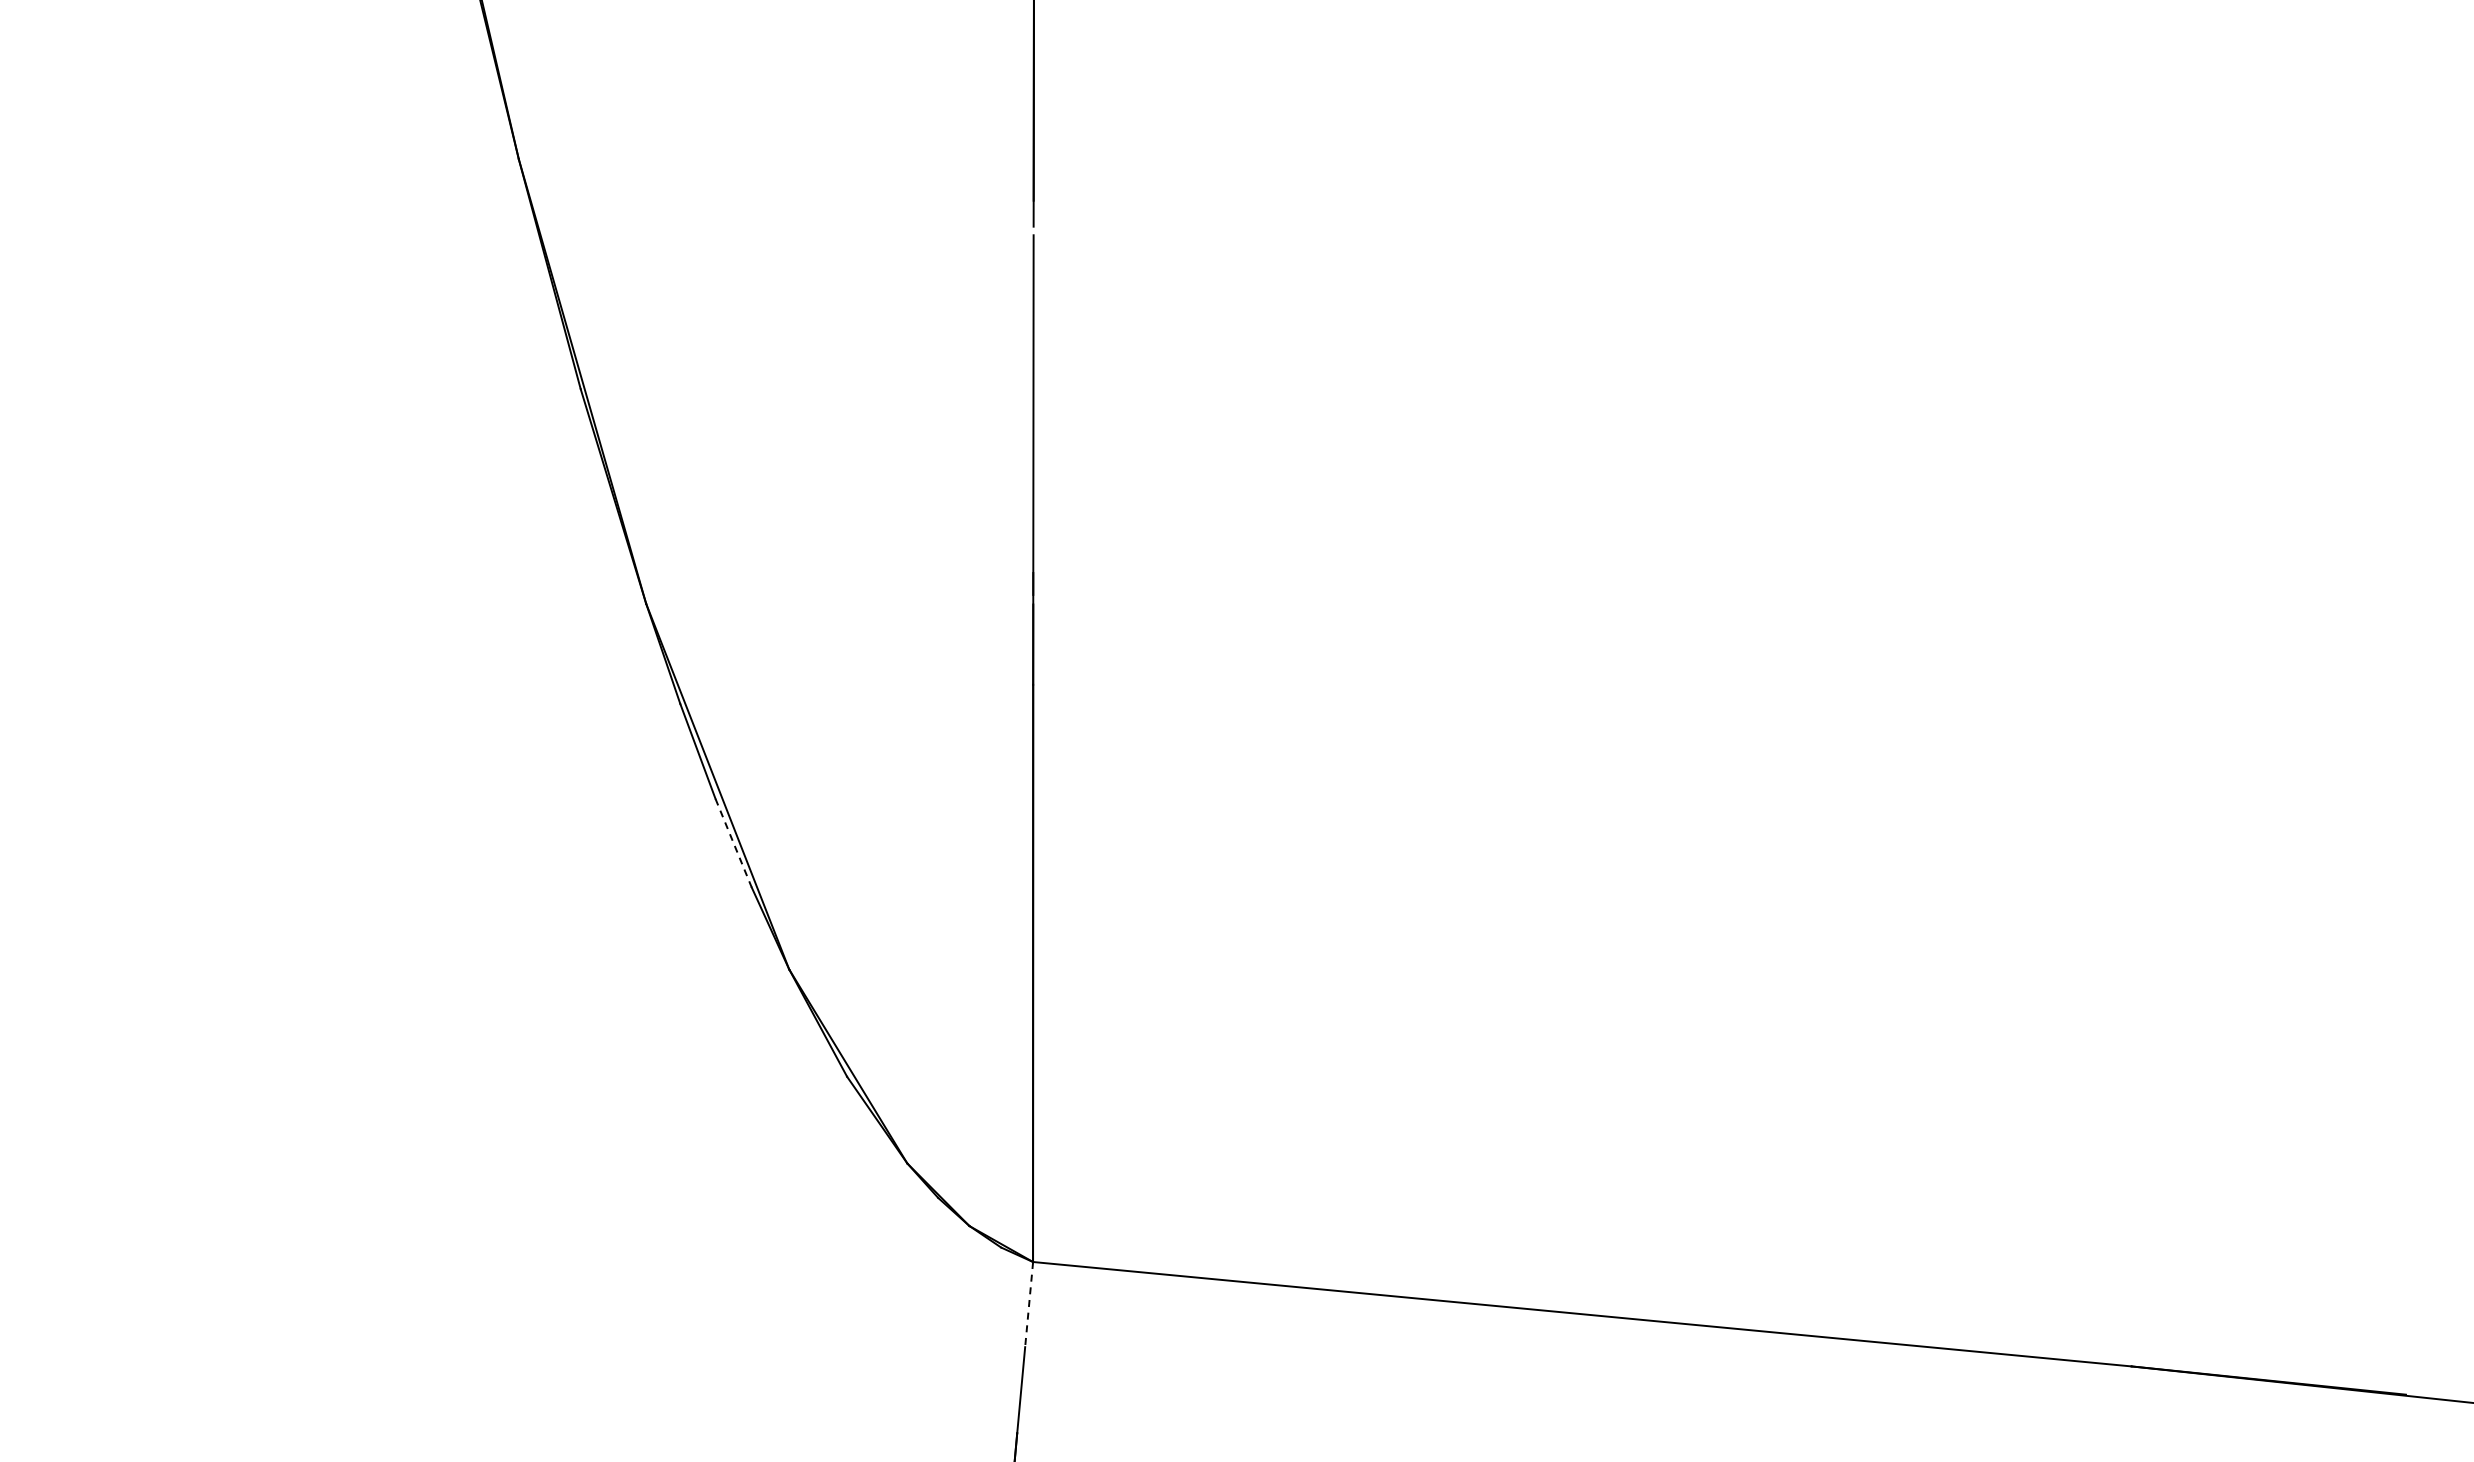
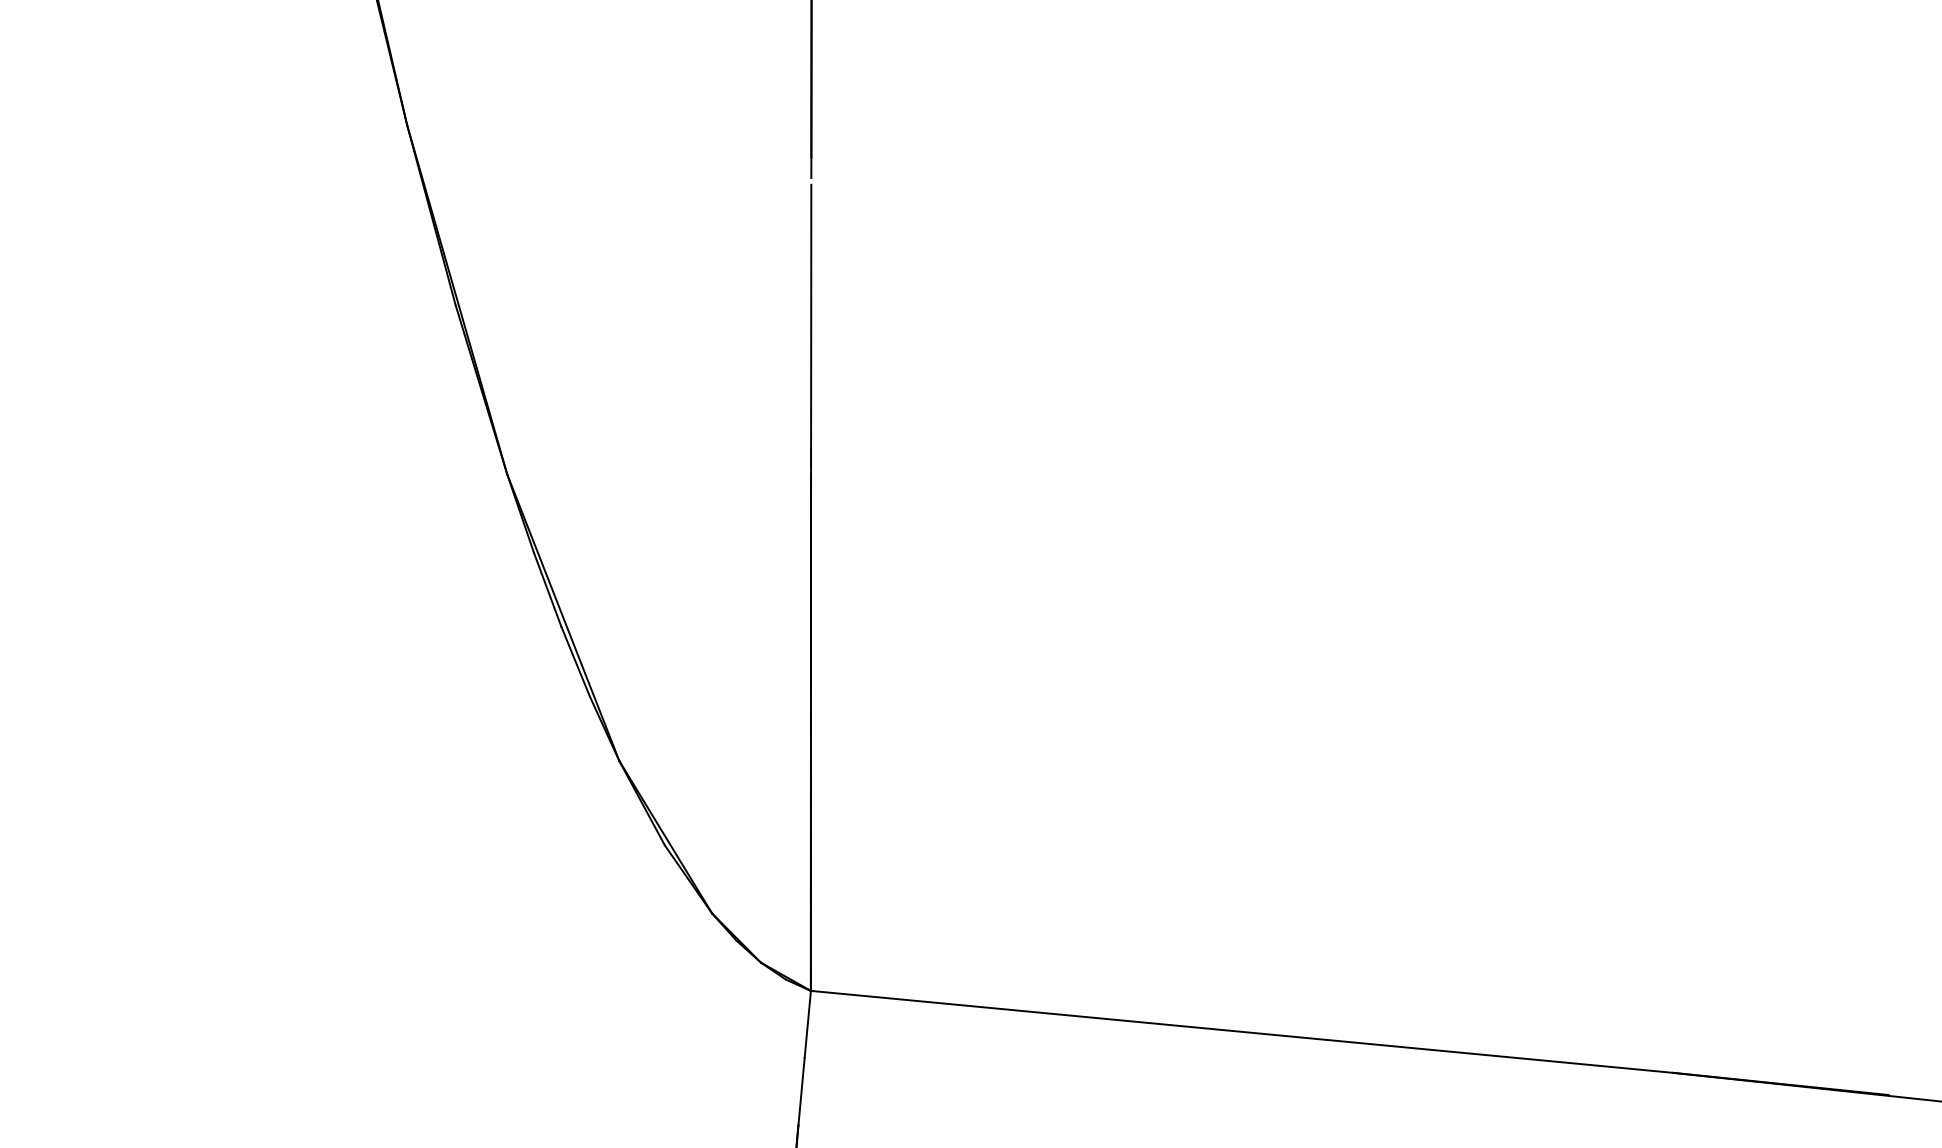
line: (733, 843) -> (575, 662), dashed -> solid
line: (1029, 1304) -> (808, 1024), dashed -> solid

